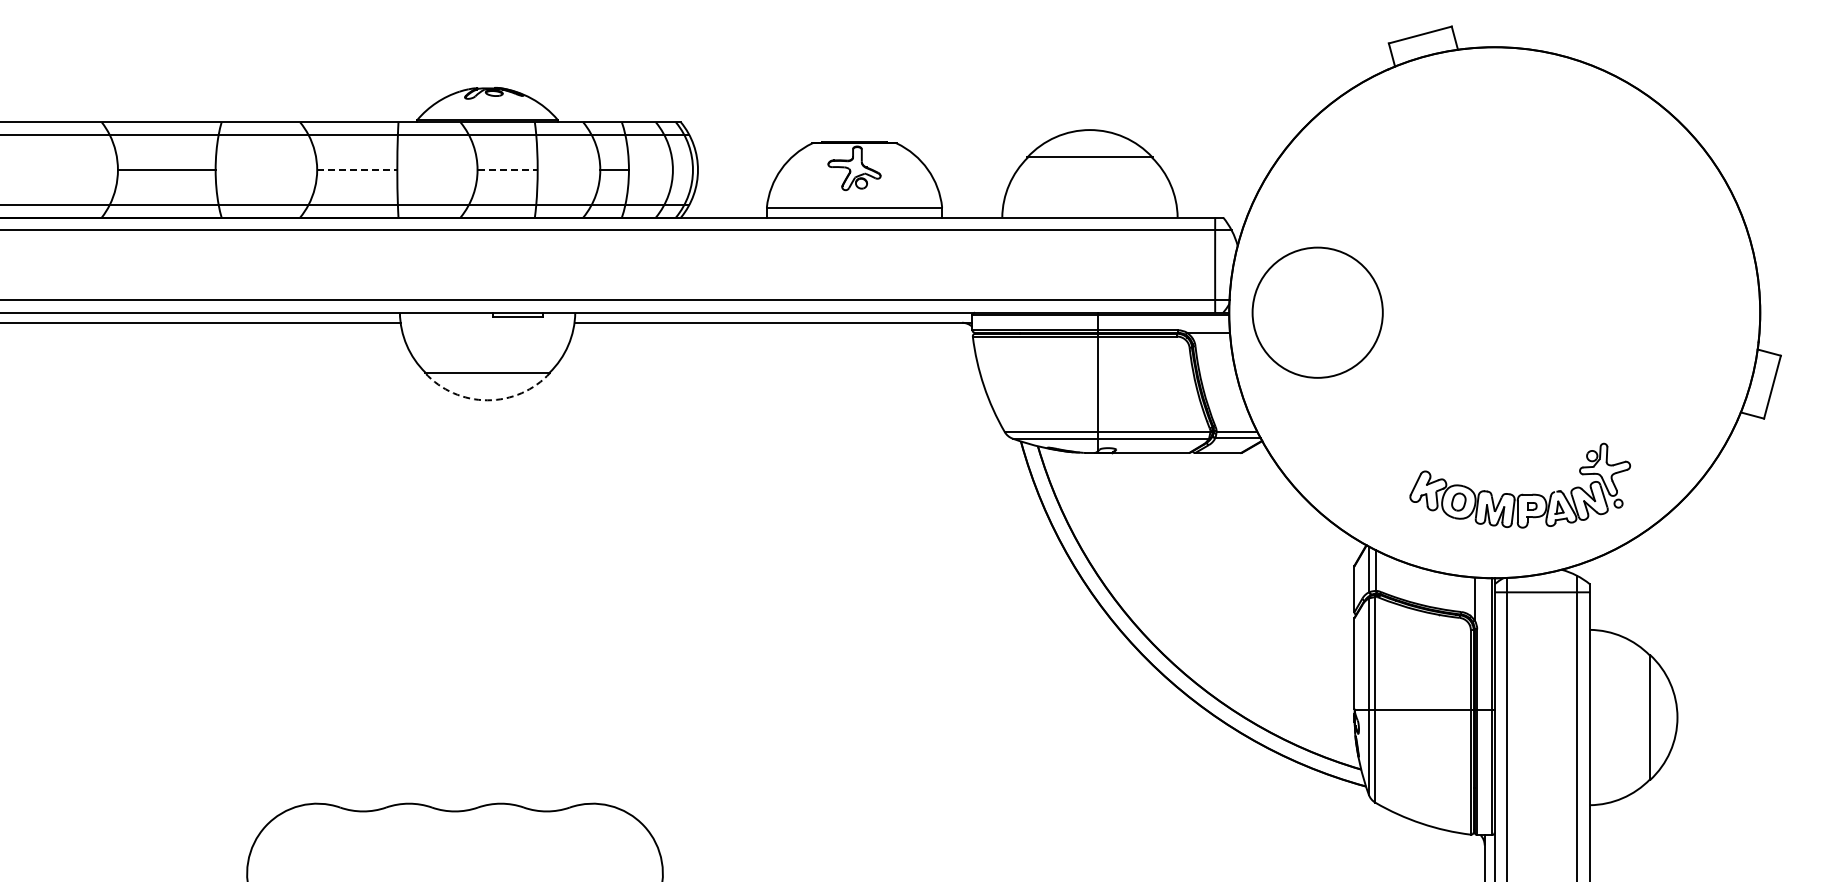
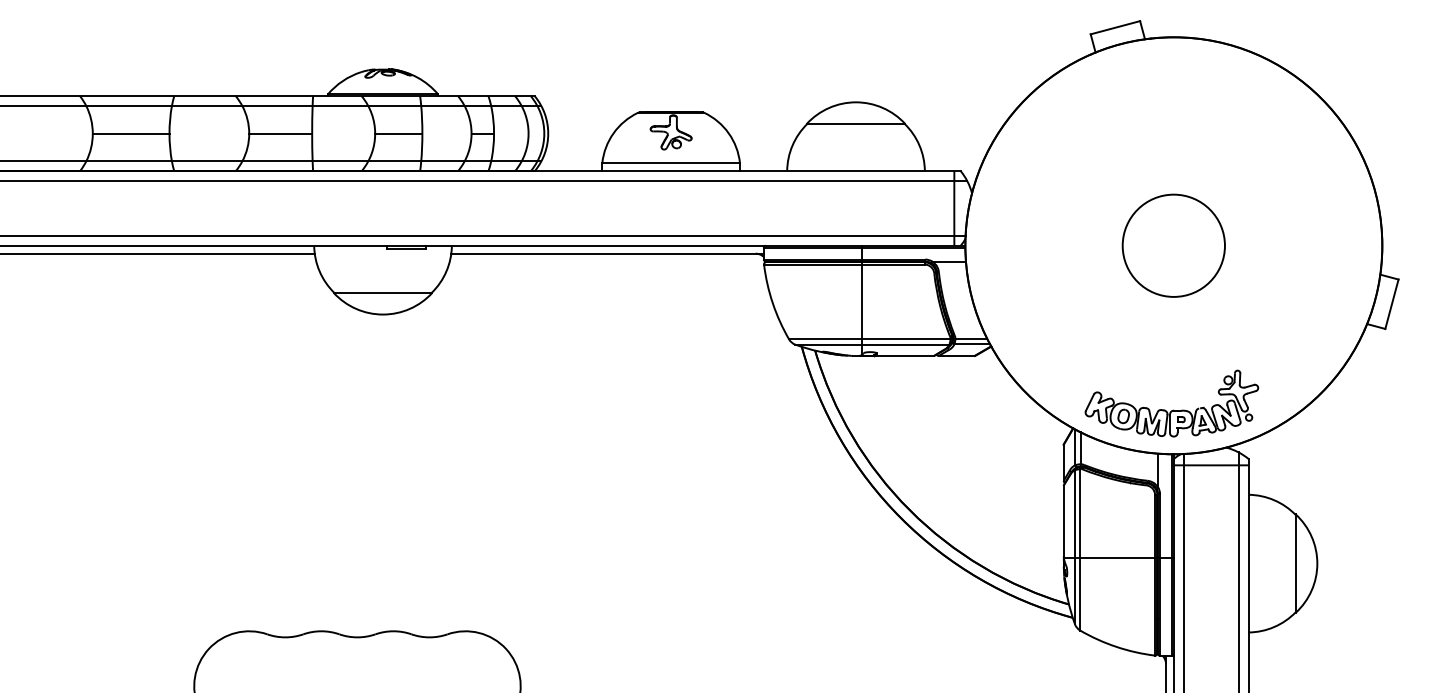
line: (357, 169) -> (280, 133), dashed -> solid
line: (508, 169) -> (399, 133), dashed -> solid
circle: (1317, 312) -> (1173, 245), moved
arc: (487, 400) -> (382, 314), dashed -> solid
part: (1522, 493) -> (1173, 409), moved

